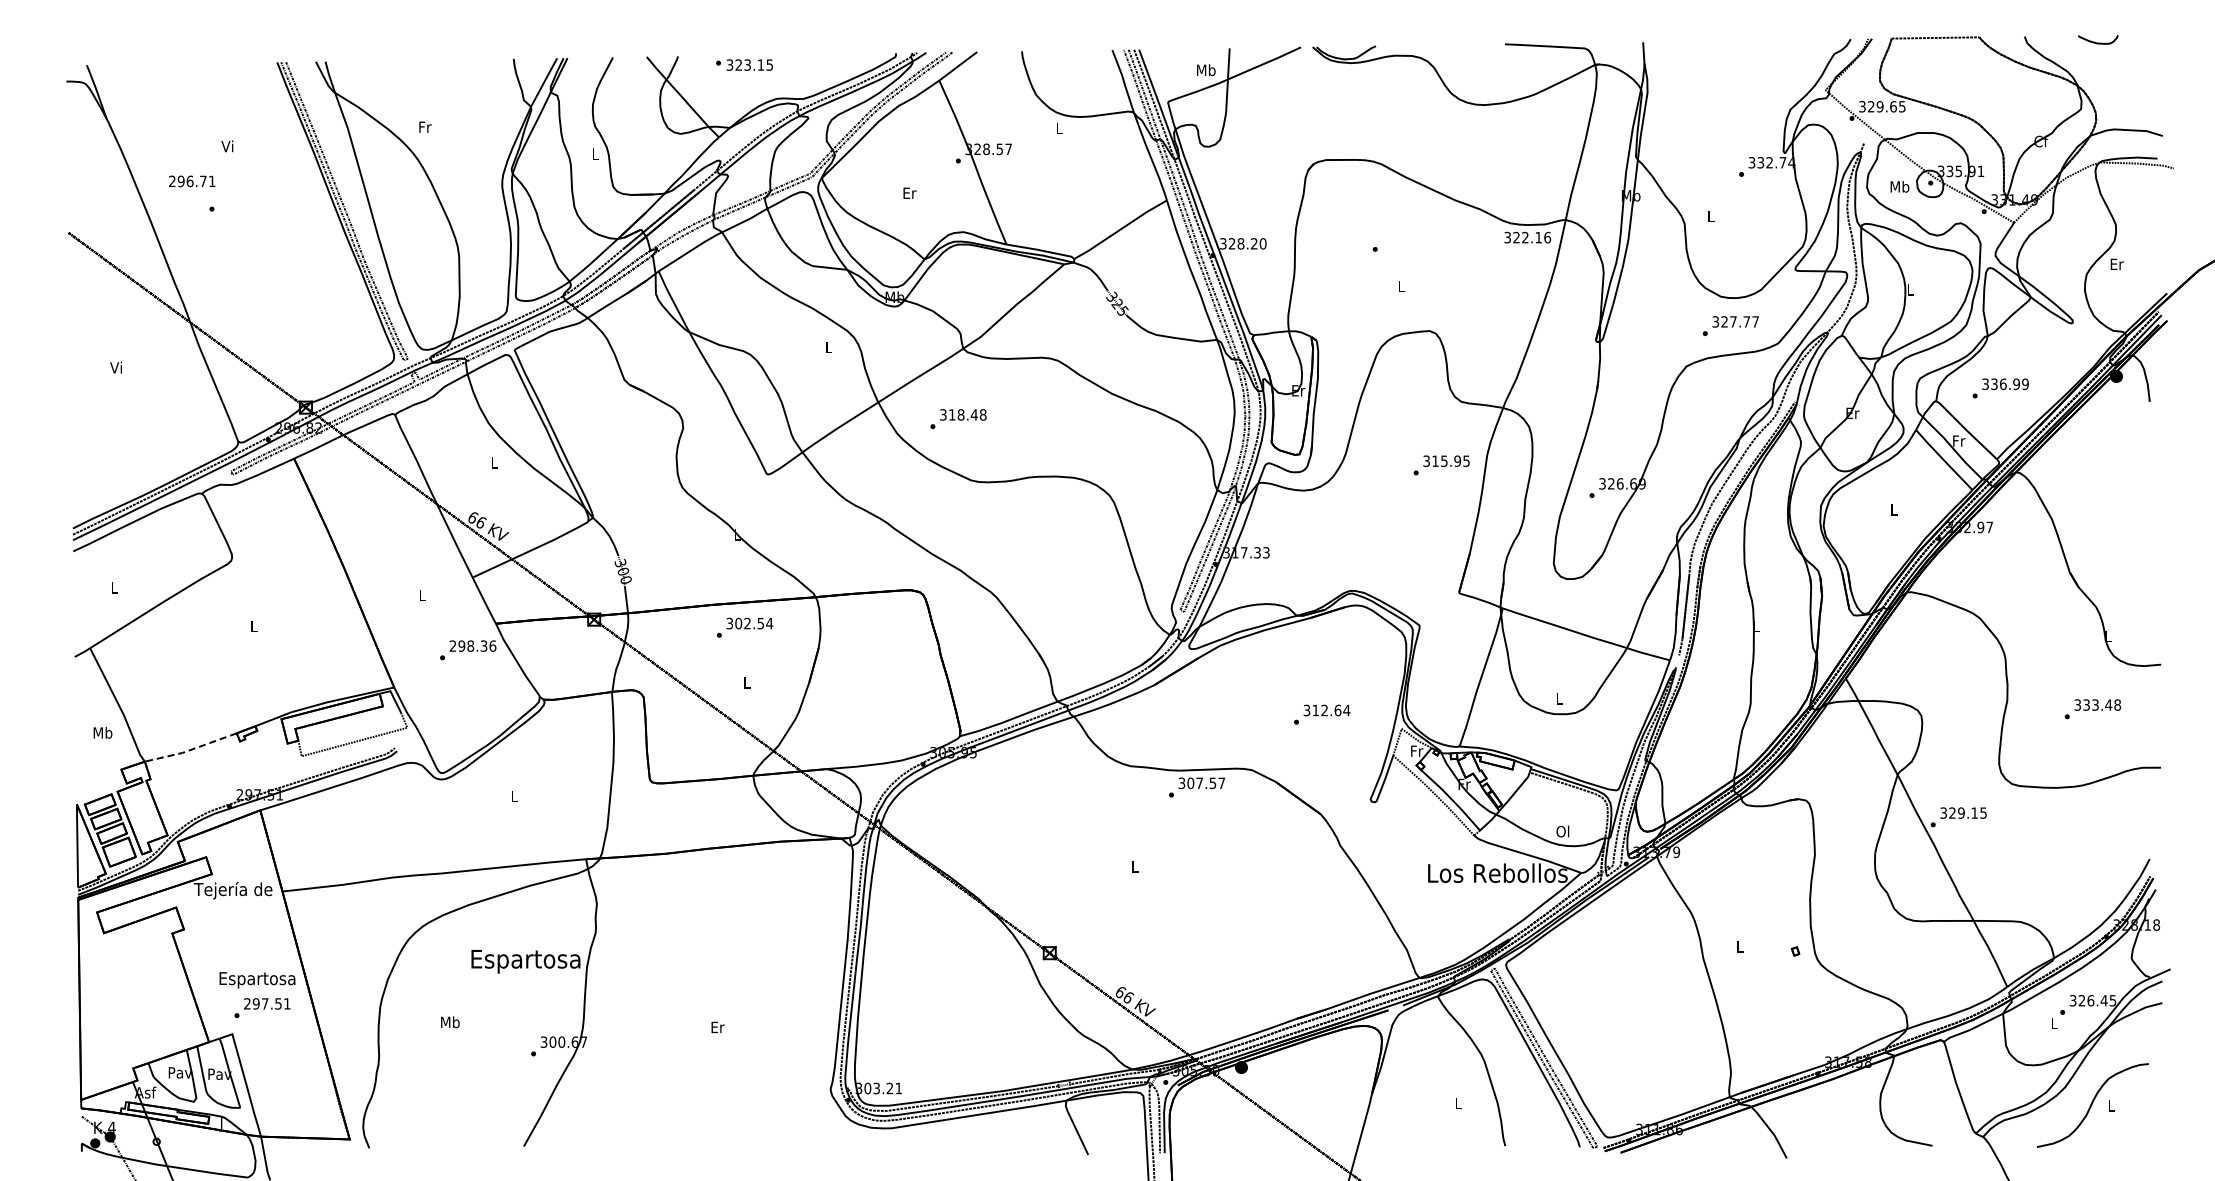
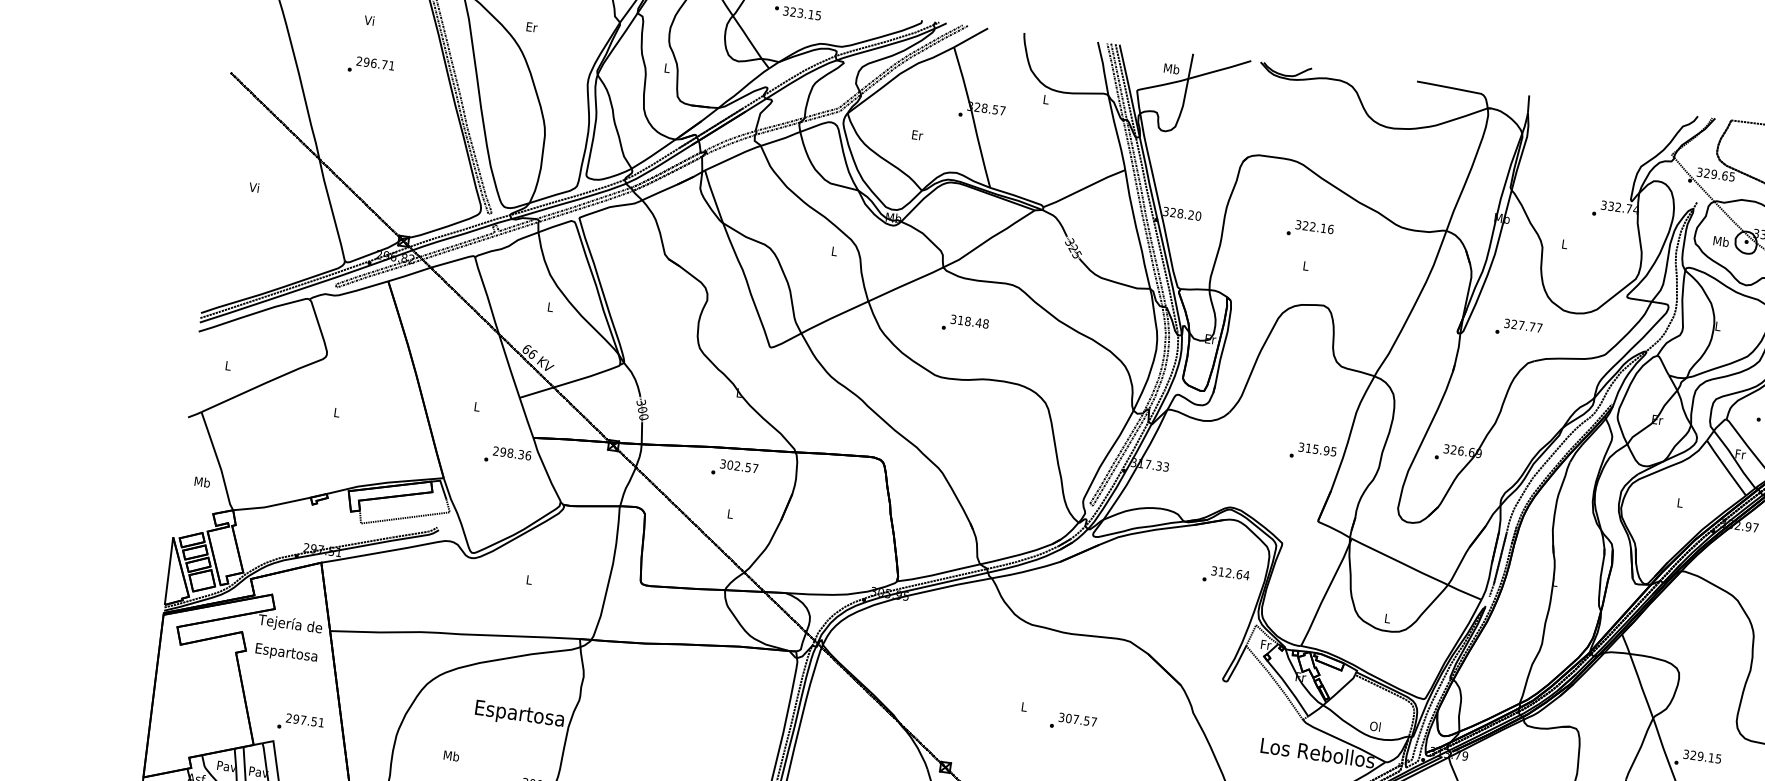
text: (425, 126) -> (532, 26), Fr -> Er
text: (192, 181) -> (375, 63), moved
text: (1527, 237) -> (1314, 227), moved
text: (1730, 325) -> (1518, 328), moved
text: (958, 418) -> (965, 324), moved
text: (1441, 465) -> (1313, 452), moved
text: (769, 623) -> (755, 468), 302.54 -> 302.57
text: (1322, 714) -> (1226, 576), moved
line: (190, 749) -> (271, 505), dashed -> solid
text: (1196, 787) -> (1073, 722), moved
text: (257, 980) -> (286, 653), moved

